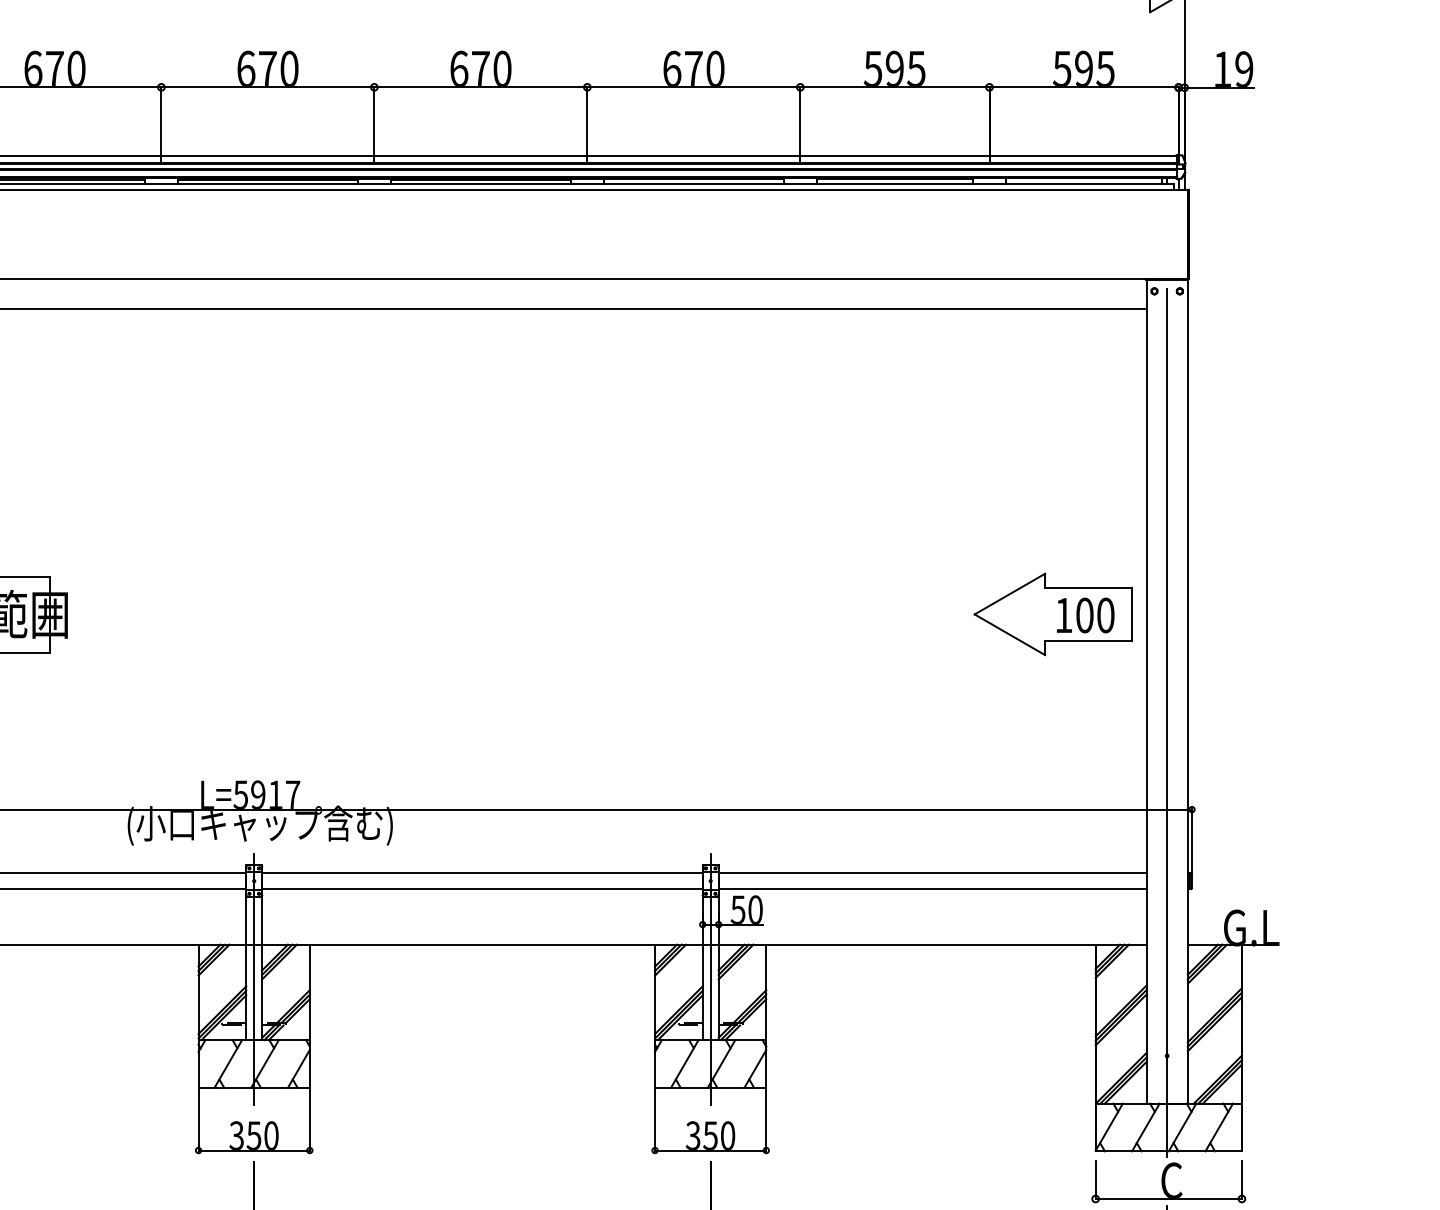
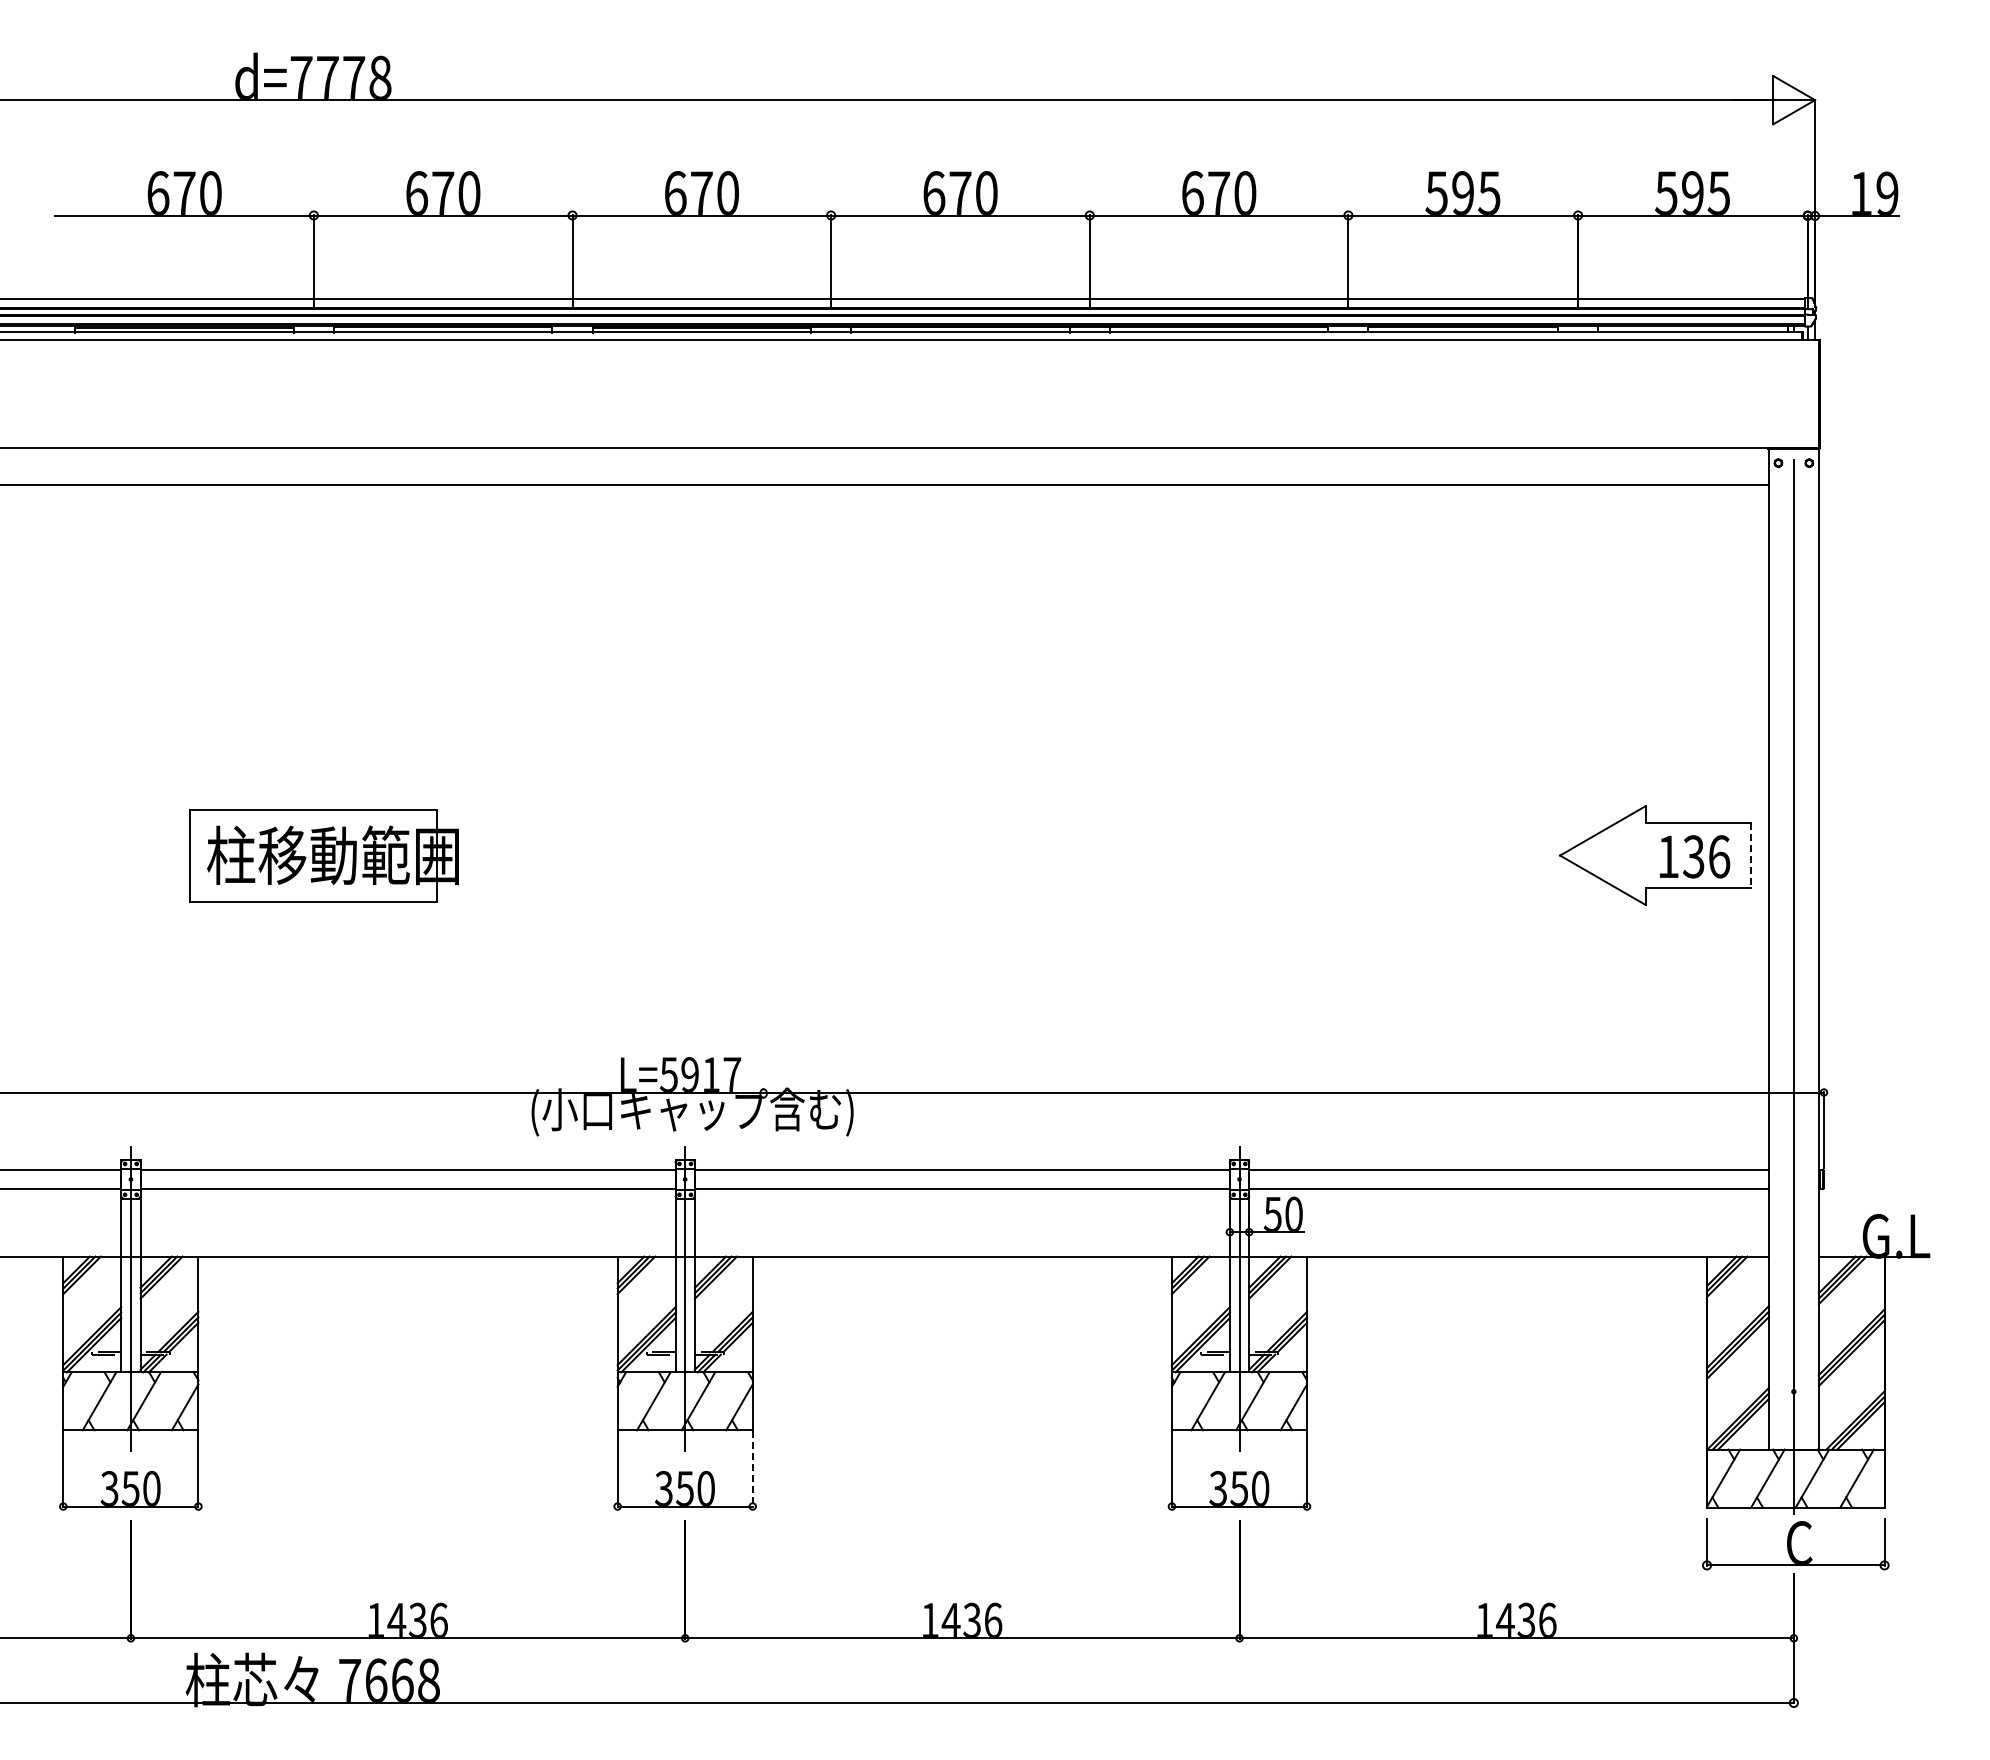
text: (1095, 615) -> (1706, 856), 100 -> 136
line: (1132, 615) -> (1751, 856), solid -> dashed
line: (309, 1120) -> (752, 1469), solid -> dashed

